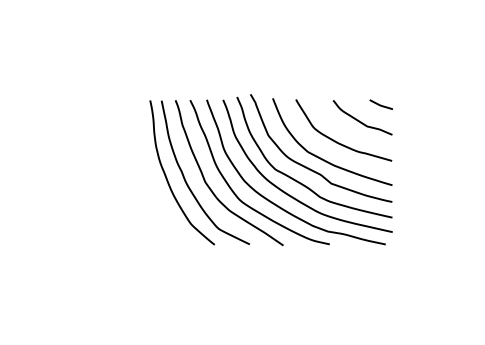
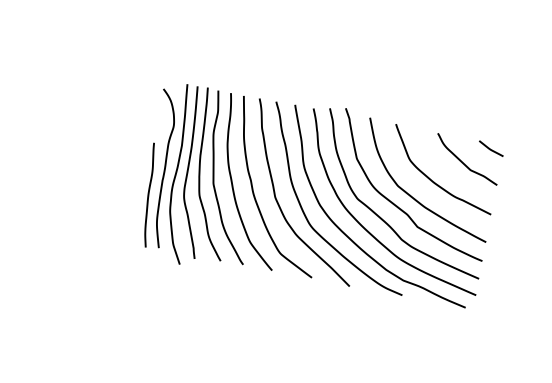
part: (140, 177) -> (203, 178), added

